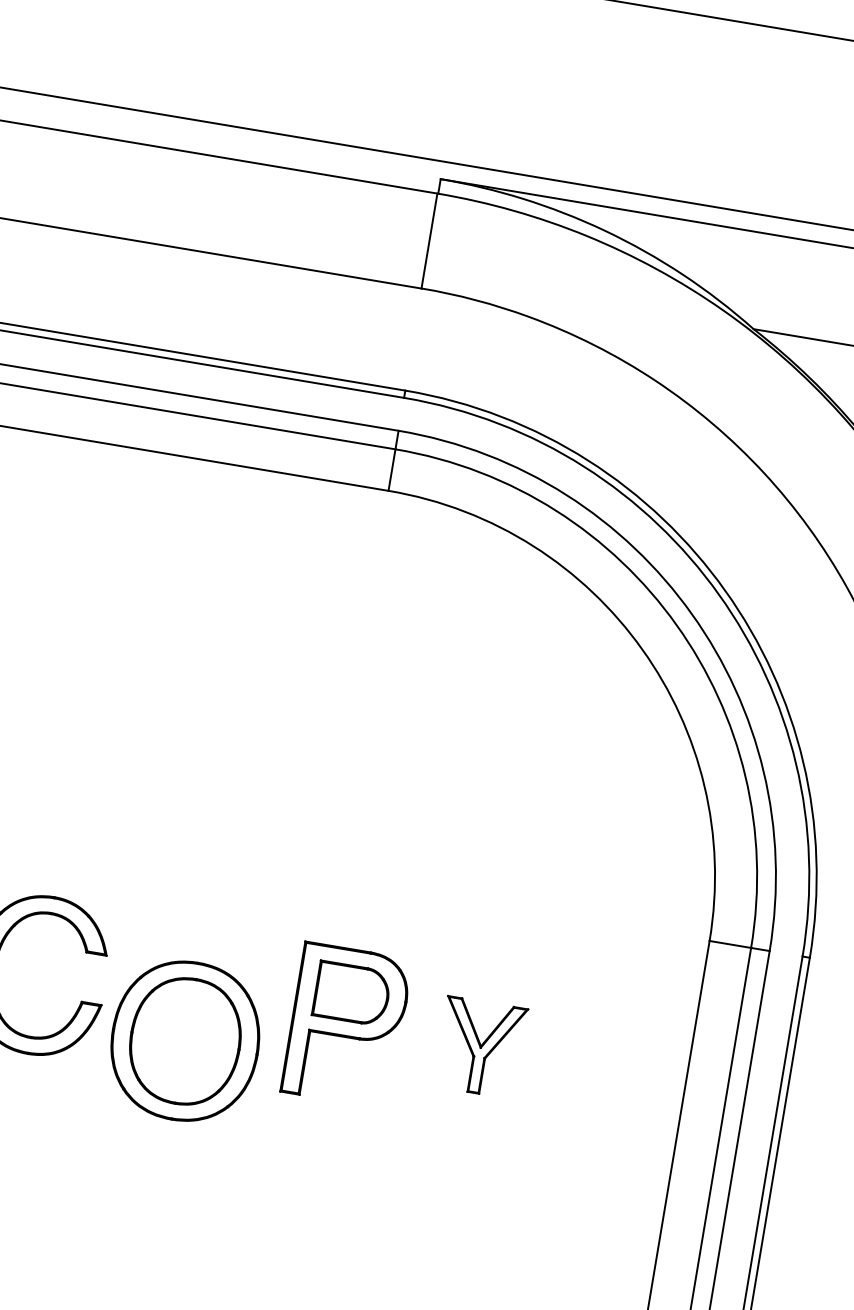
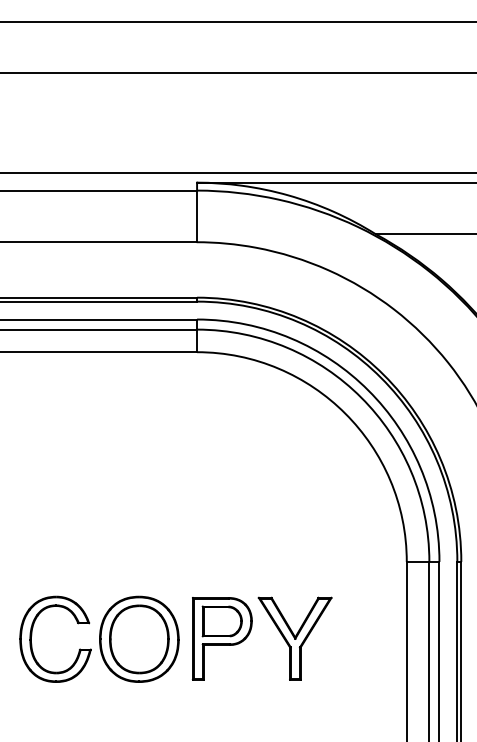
part: (185, 1039) -> (139, 638), moved
part: (479, 1047) -> (294, 638), size x1.67

